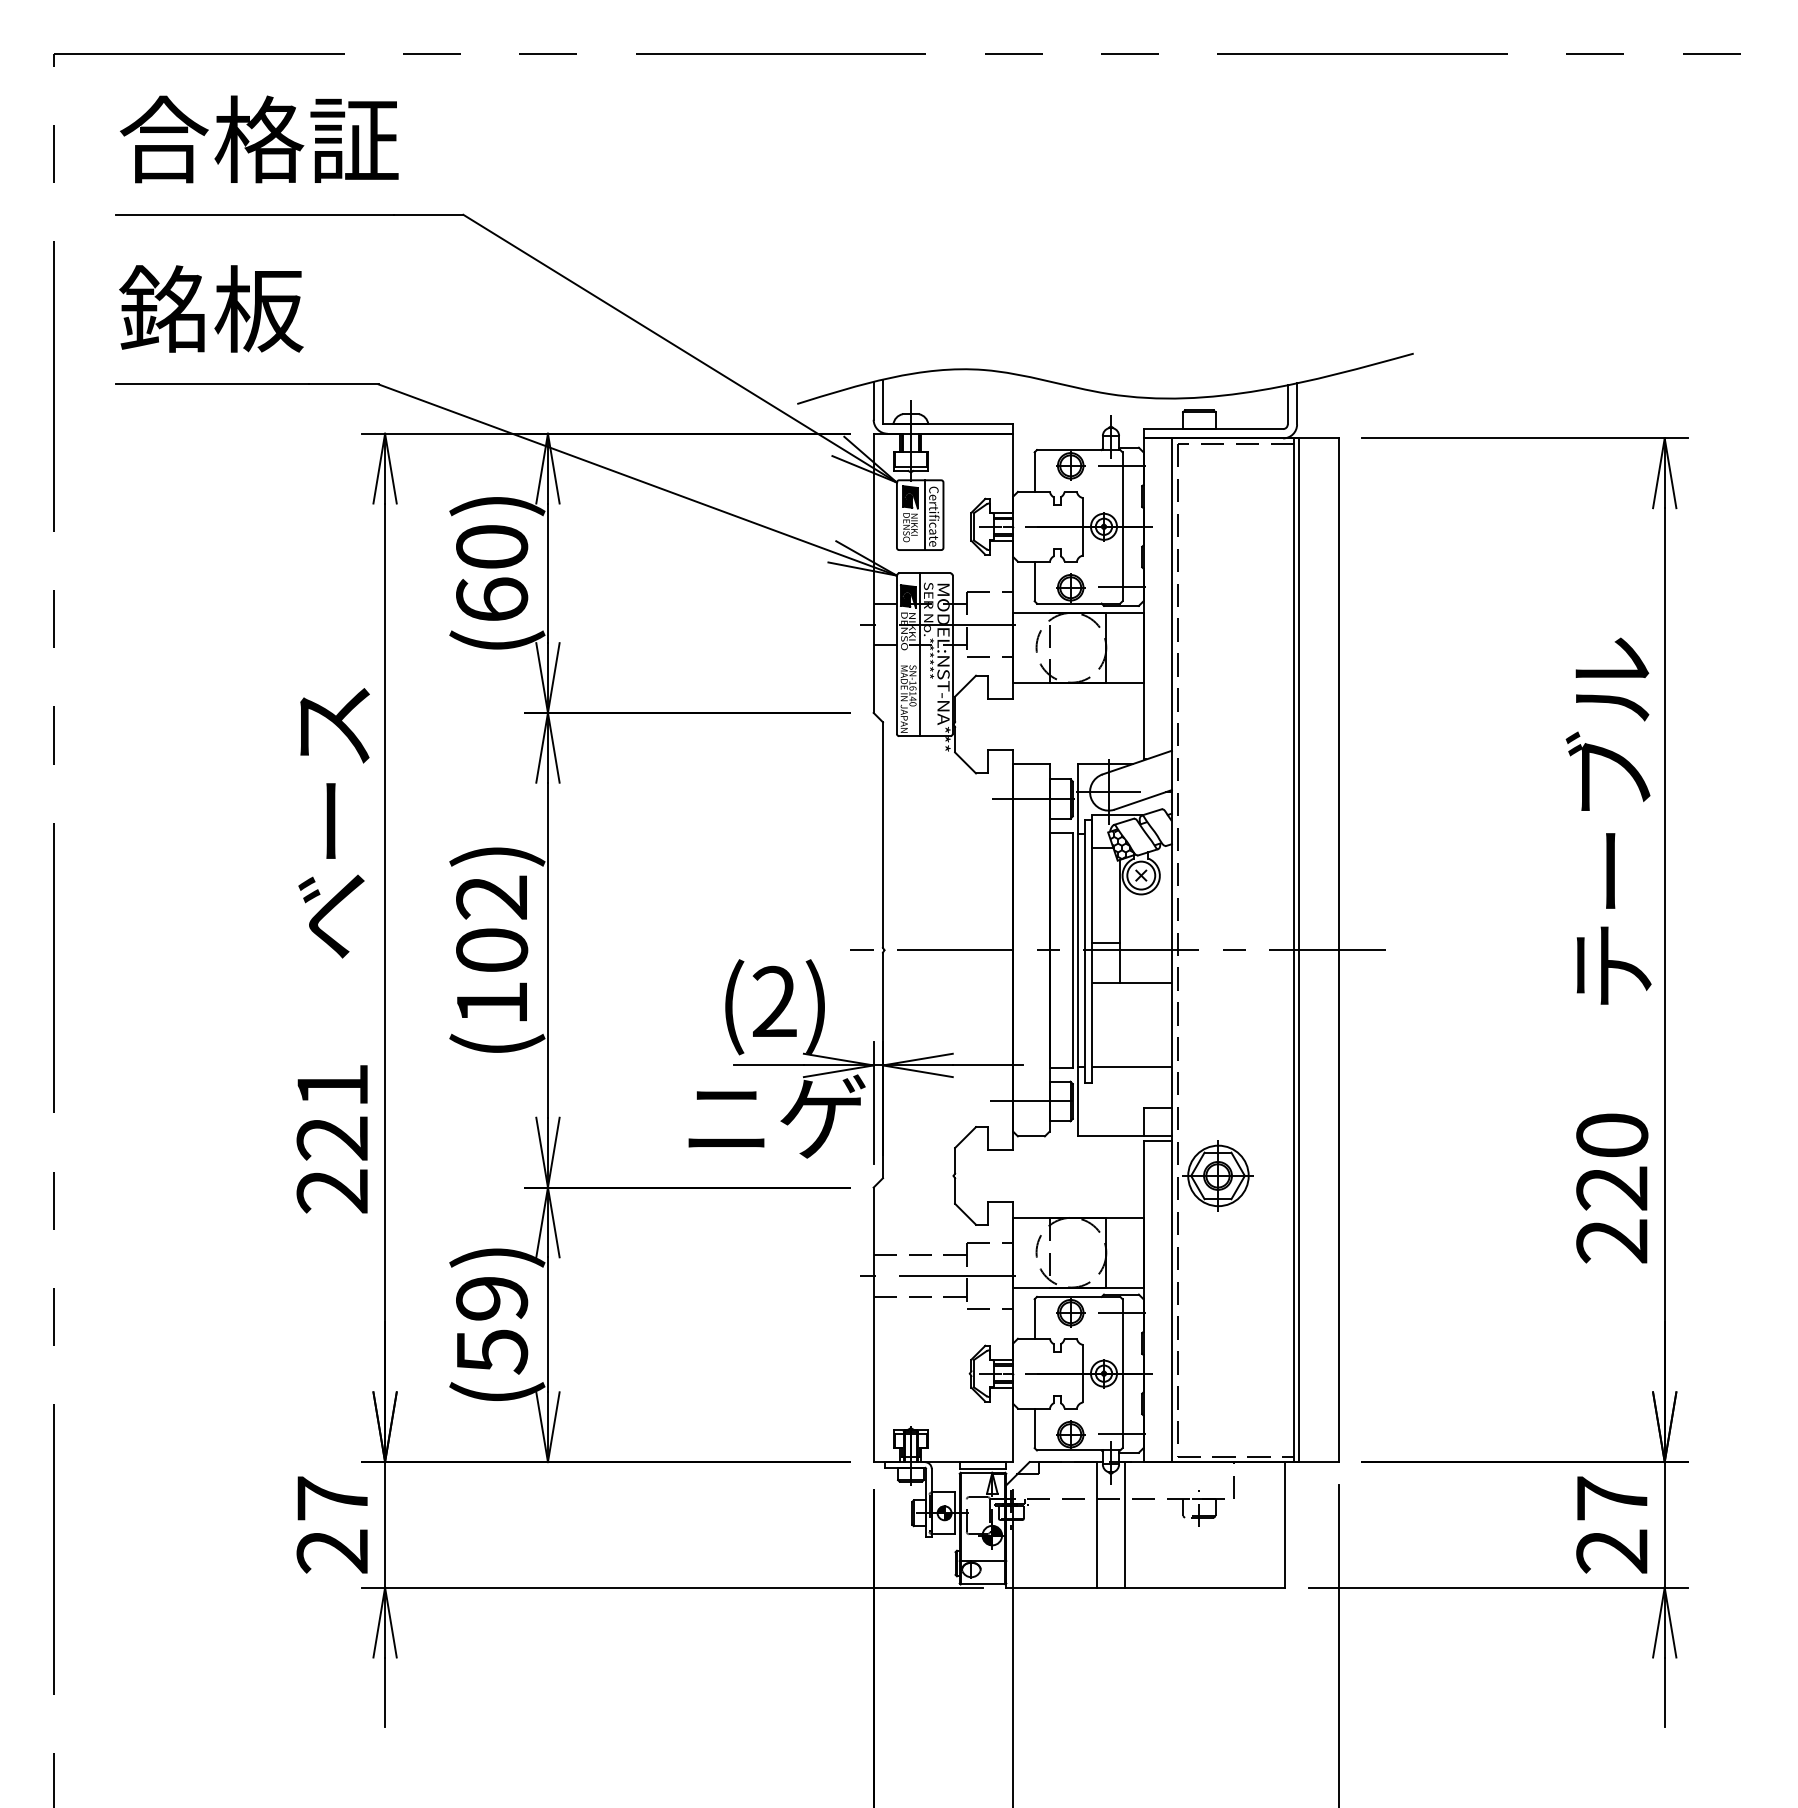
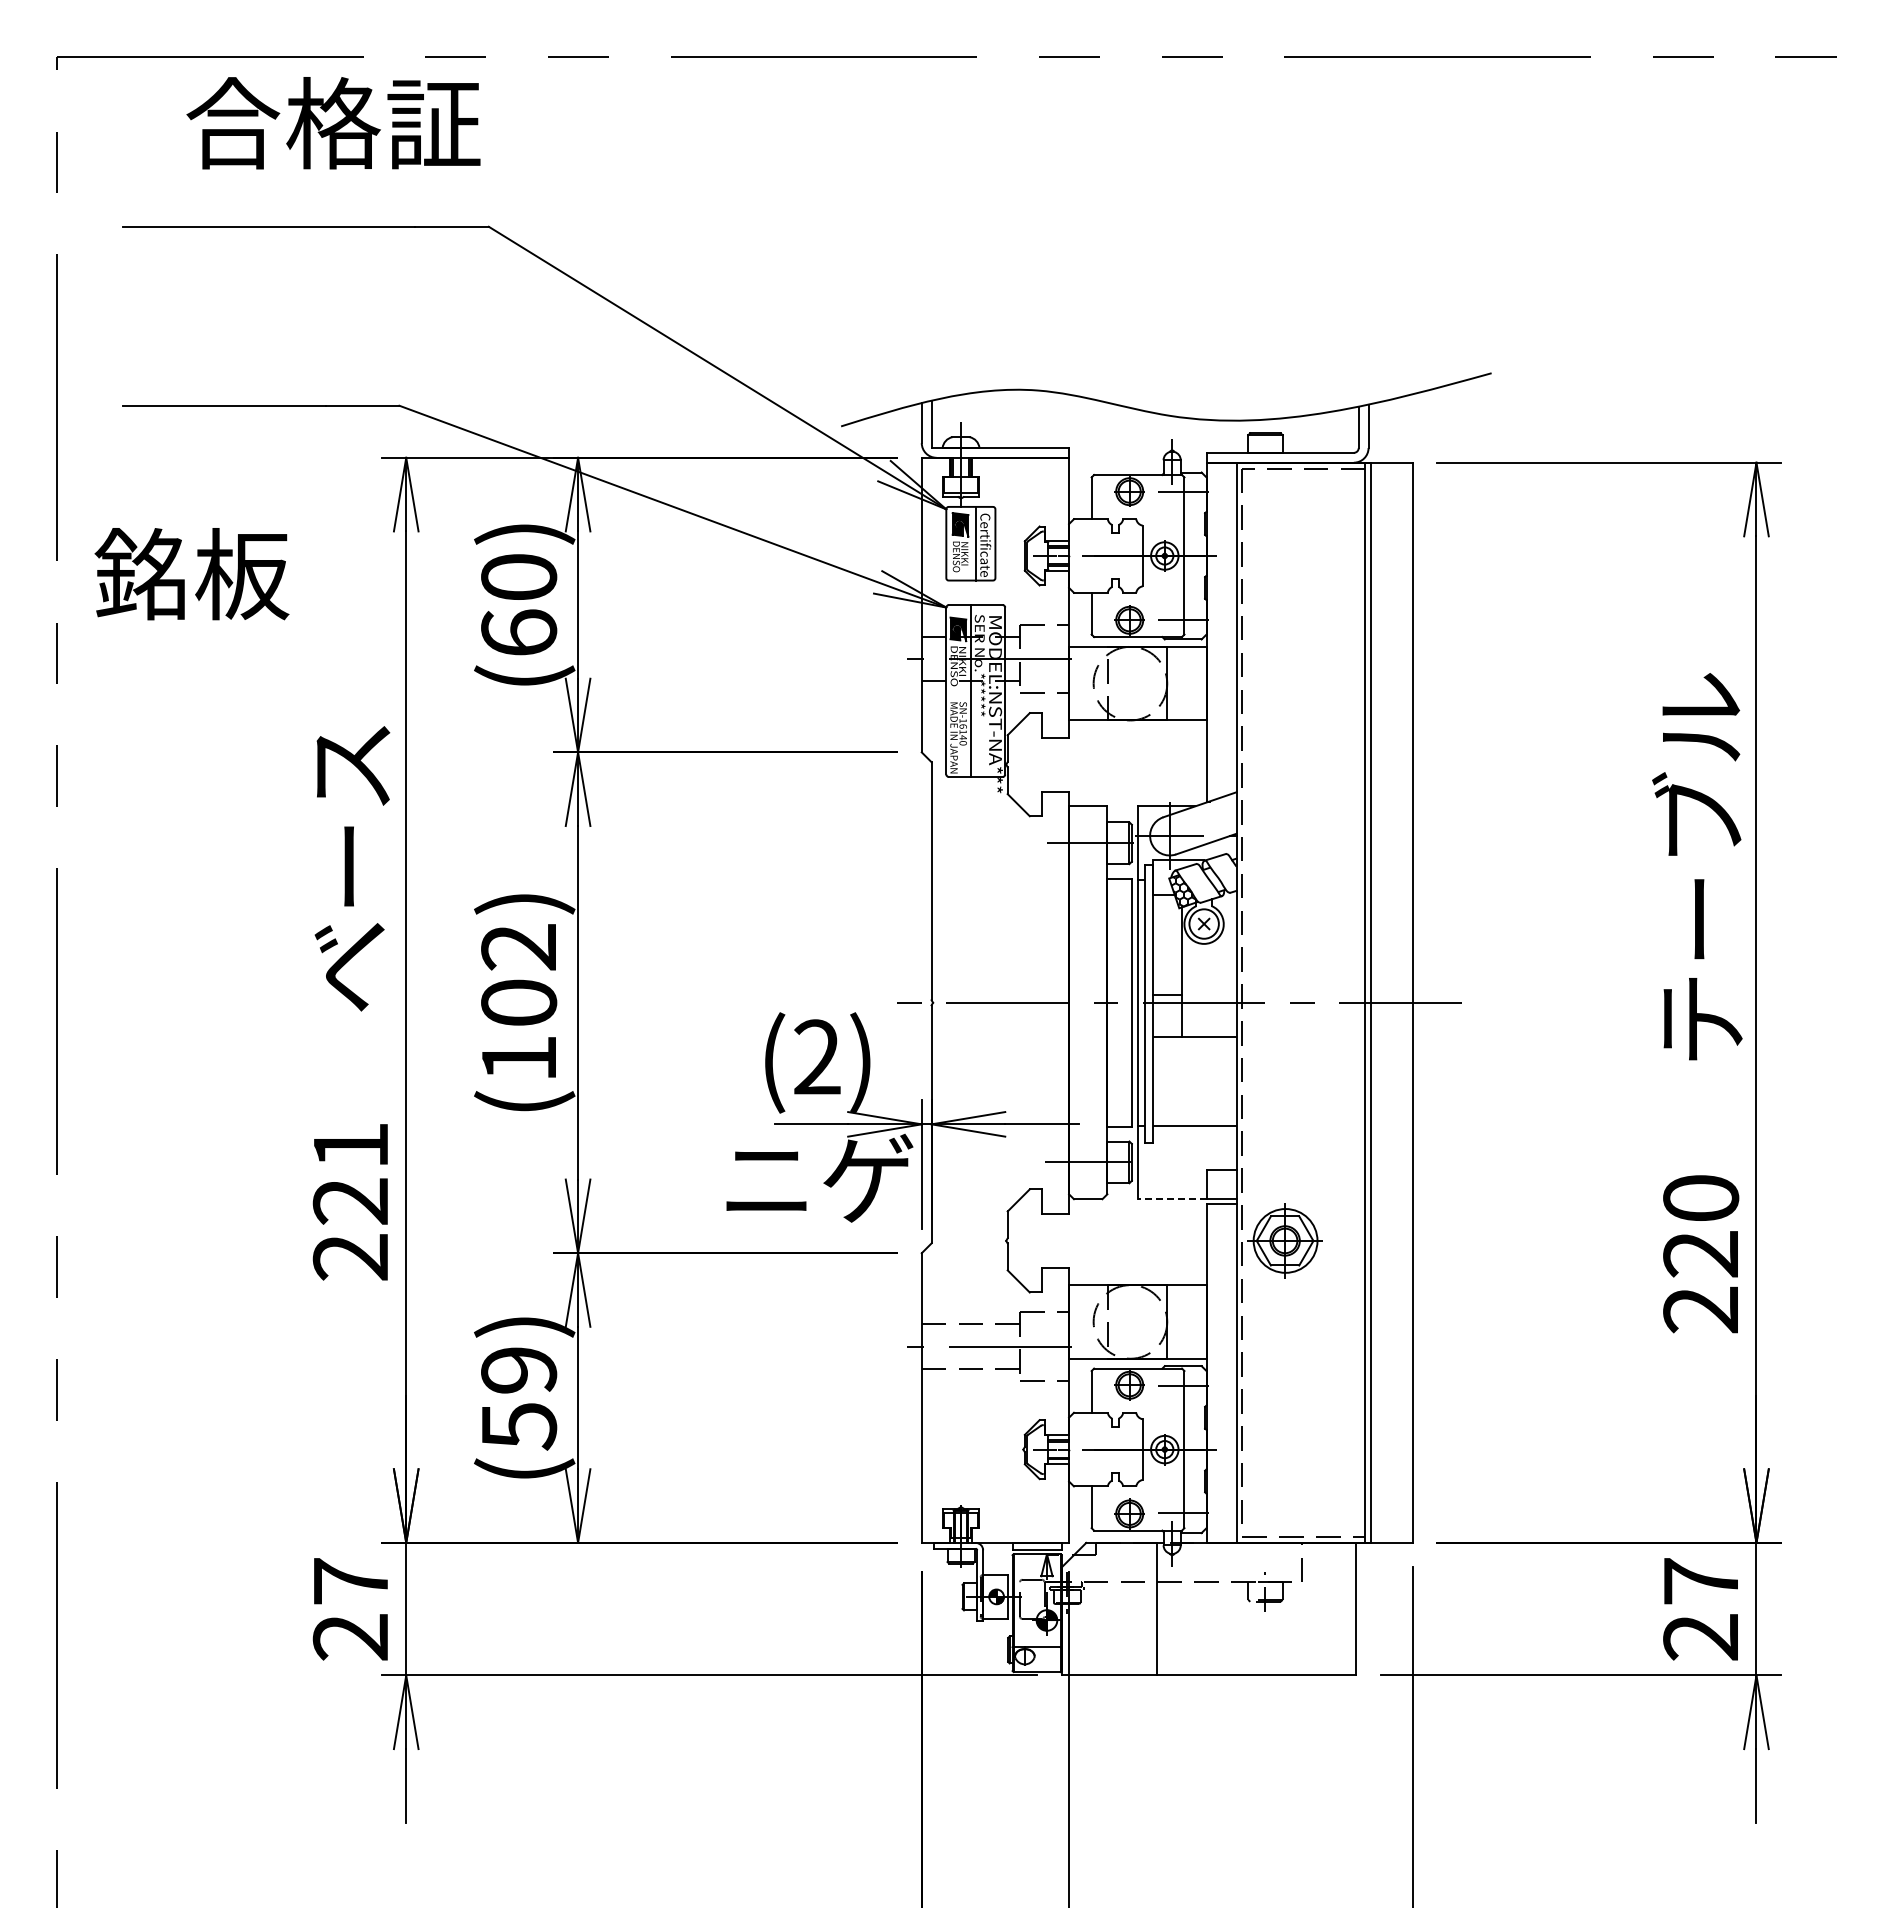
text: (259, 139) -> (333, 123), moved
text: (210, 309) -> (191, 574), moved
line: (1110, 1136) -> (1171, 1199), solid -> dashed
line: (1124, 1524) -> (1186, 1608), removed

